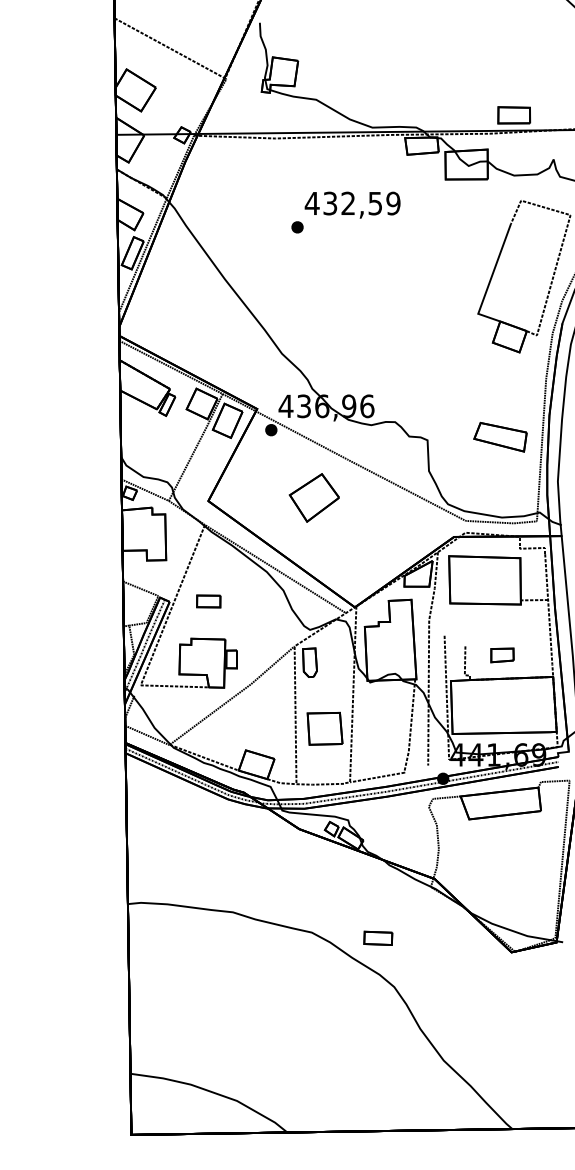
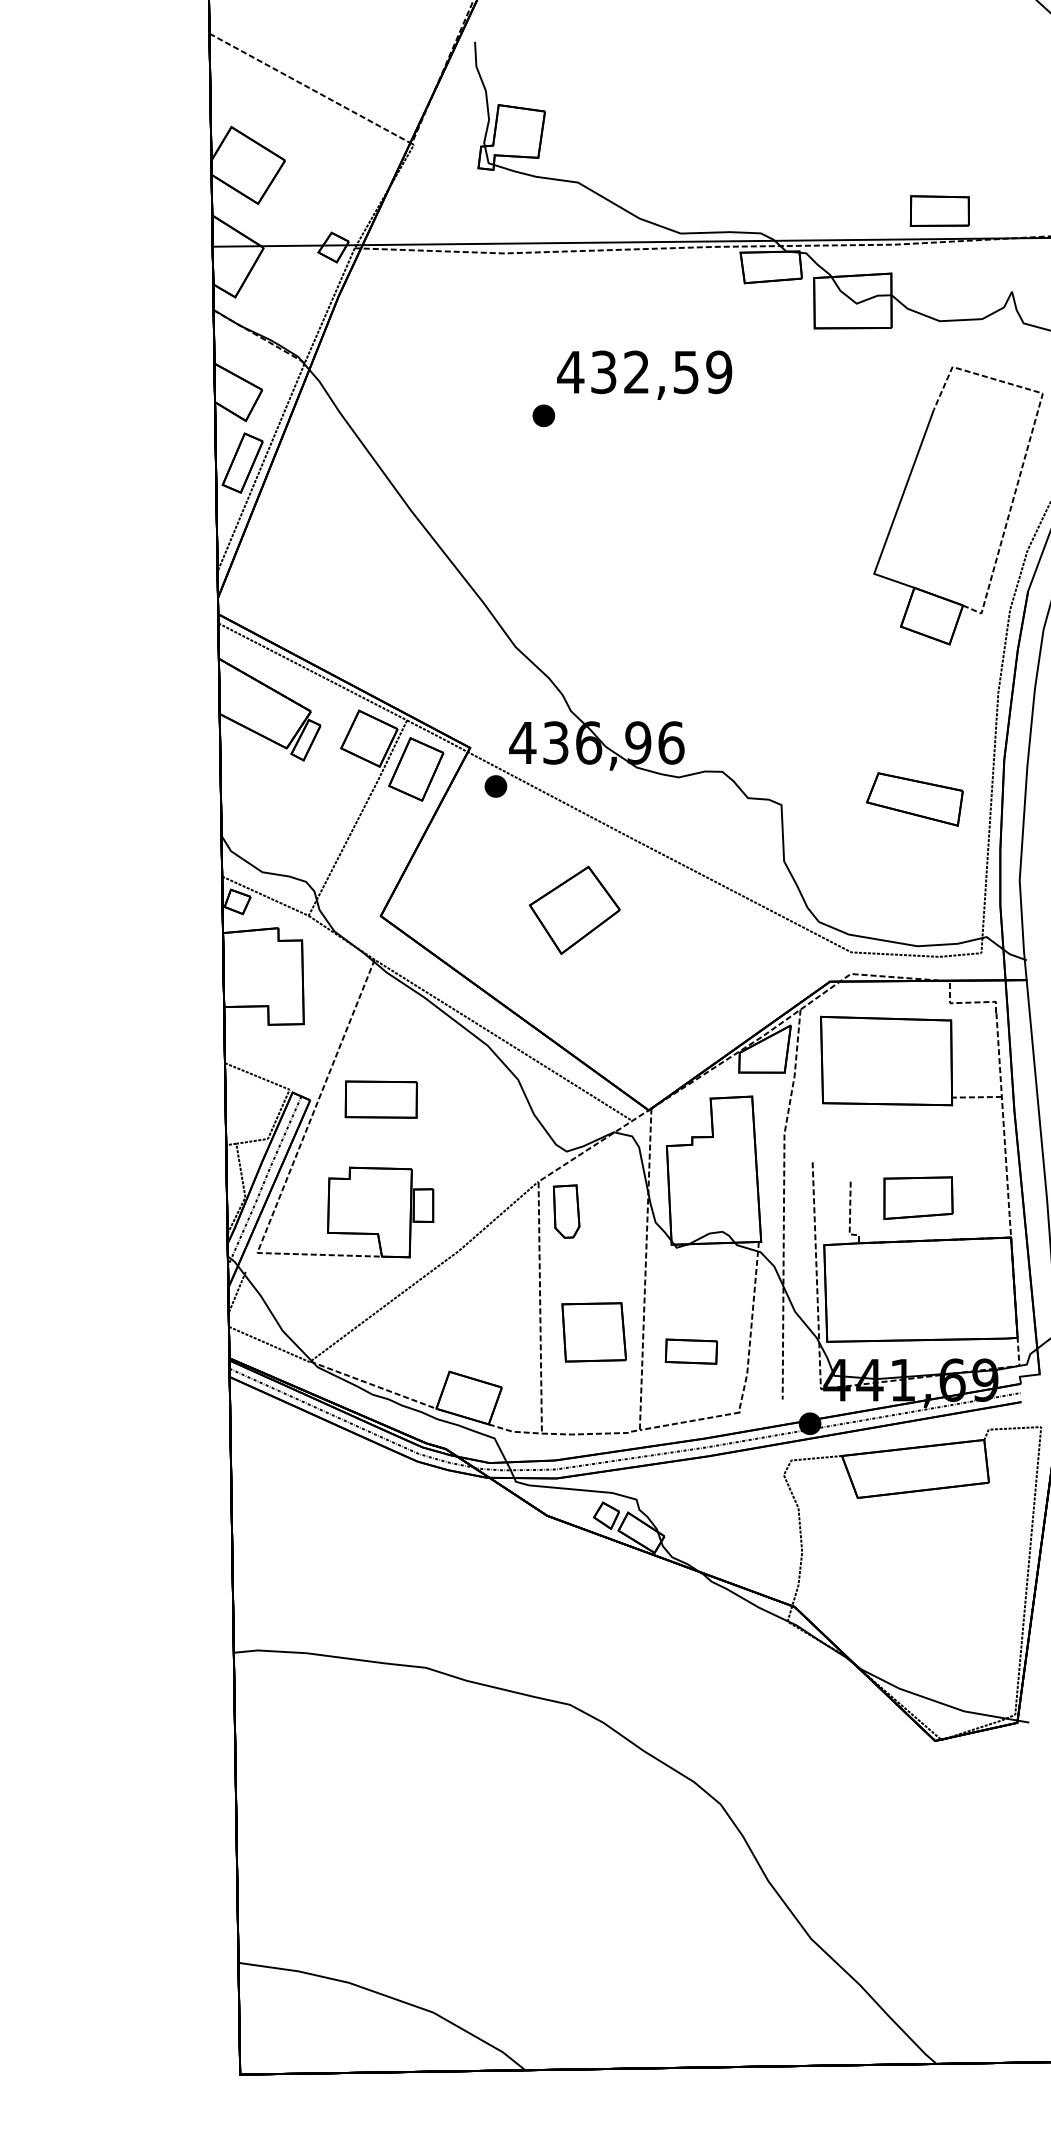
part: (208, 601) -> (381, 1099), size x1.67
part: (502, 655) -> (918, 1198), size x1.67
part: (378, 937) -> (691, 1350), moved

